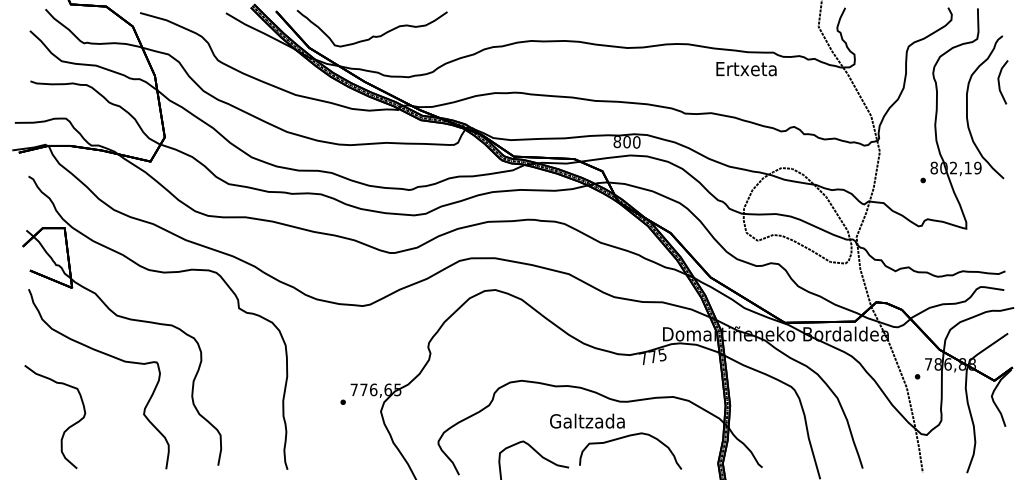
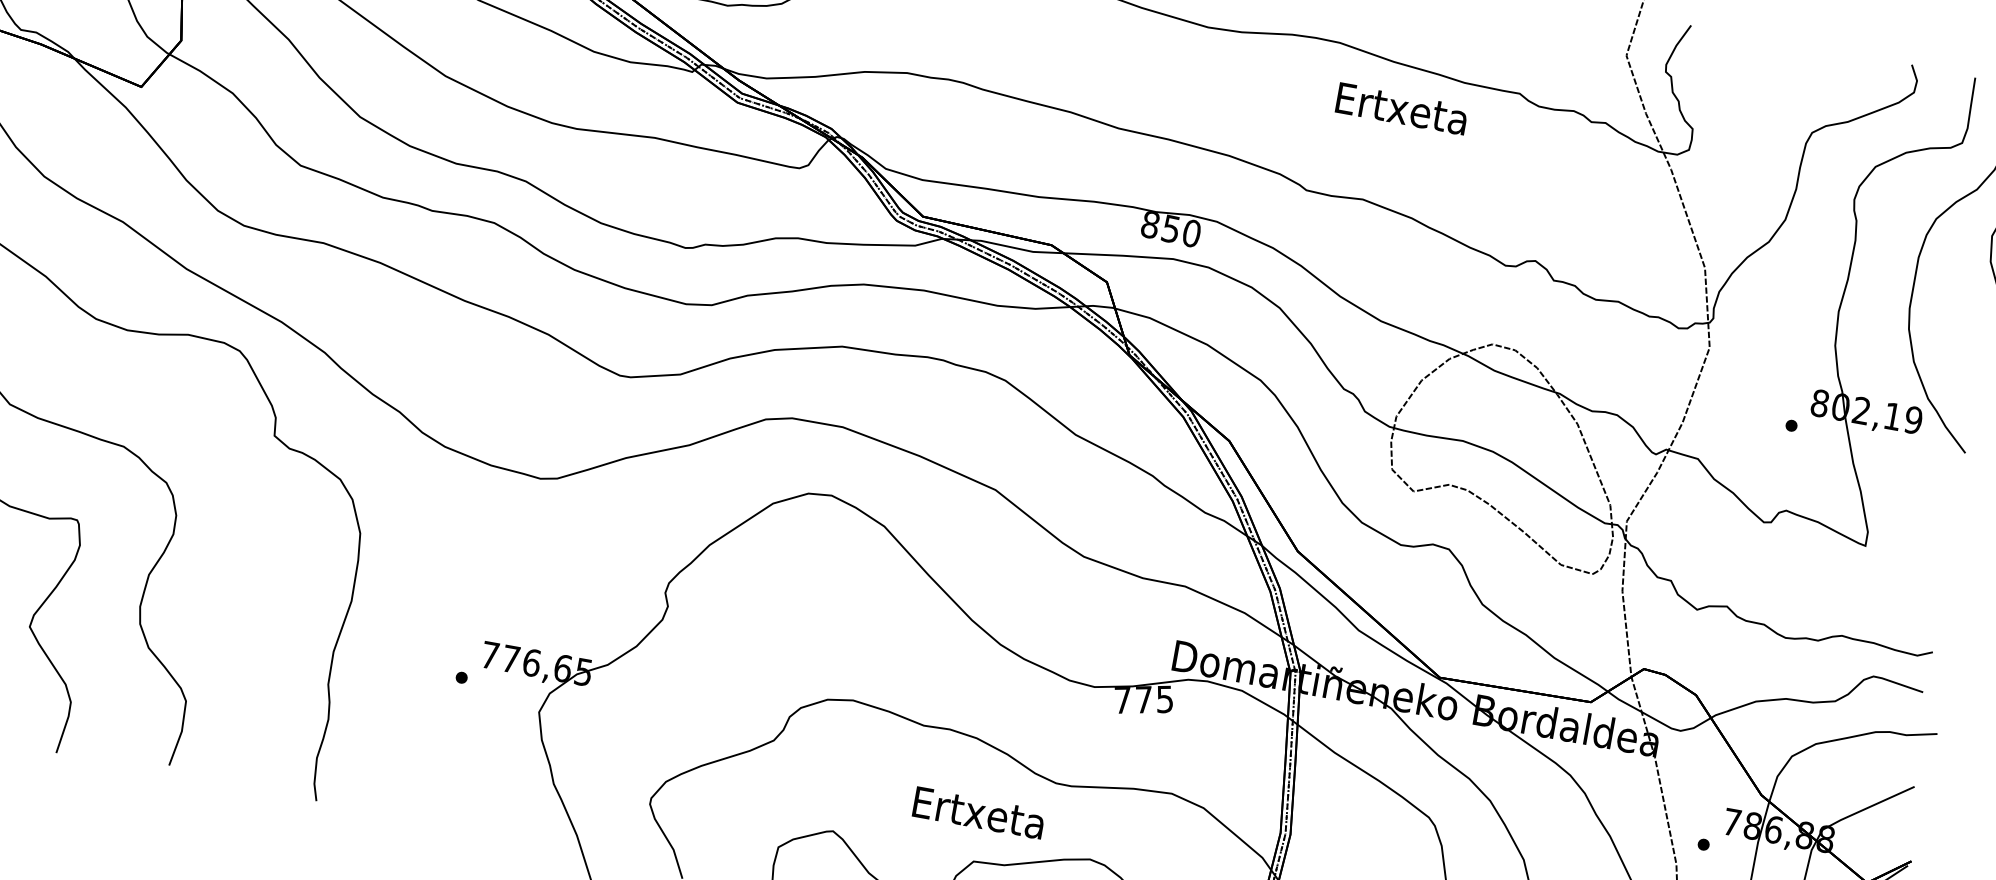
text: (746, 69) -> (1401, 109), moved
text: (626, 142) -> (1169, 229), 800 -> 850
text: (587, 420) -> (978, 811), Galtzada -> Ertxeta

